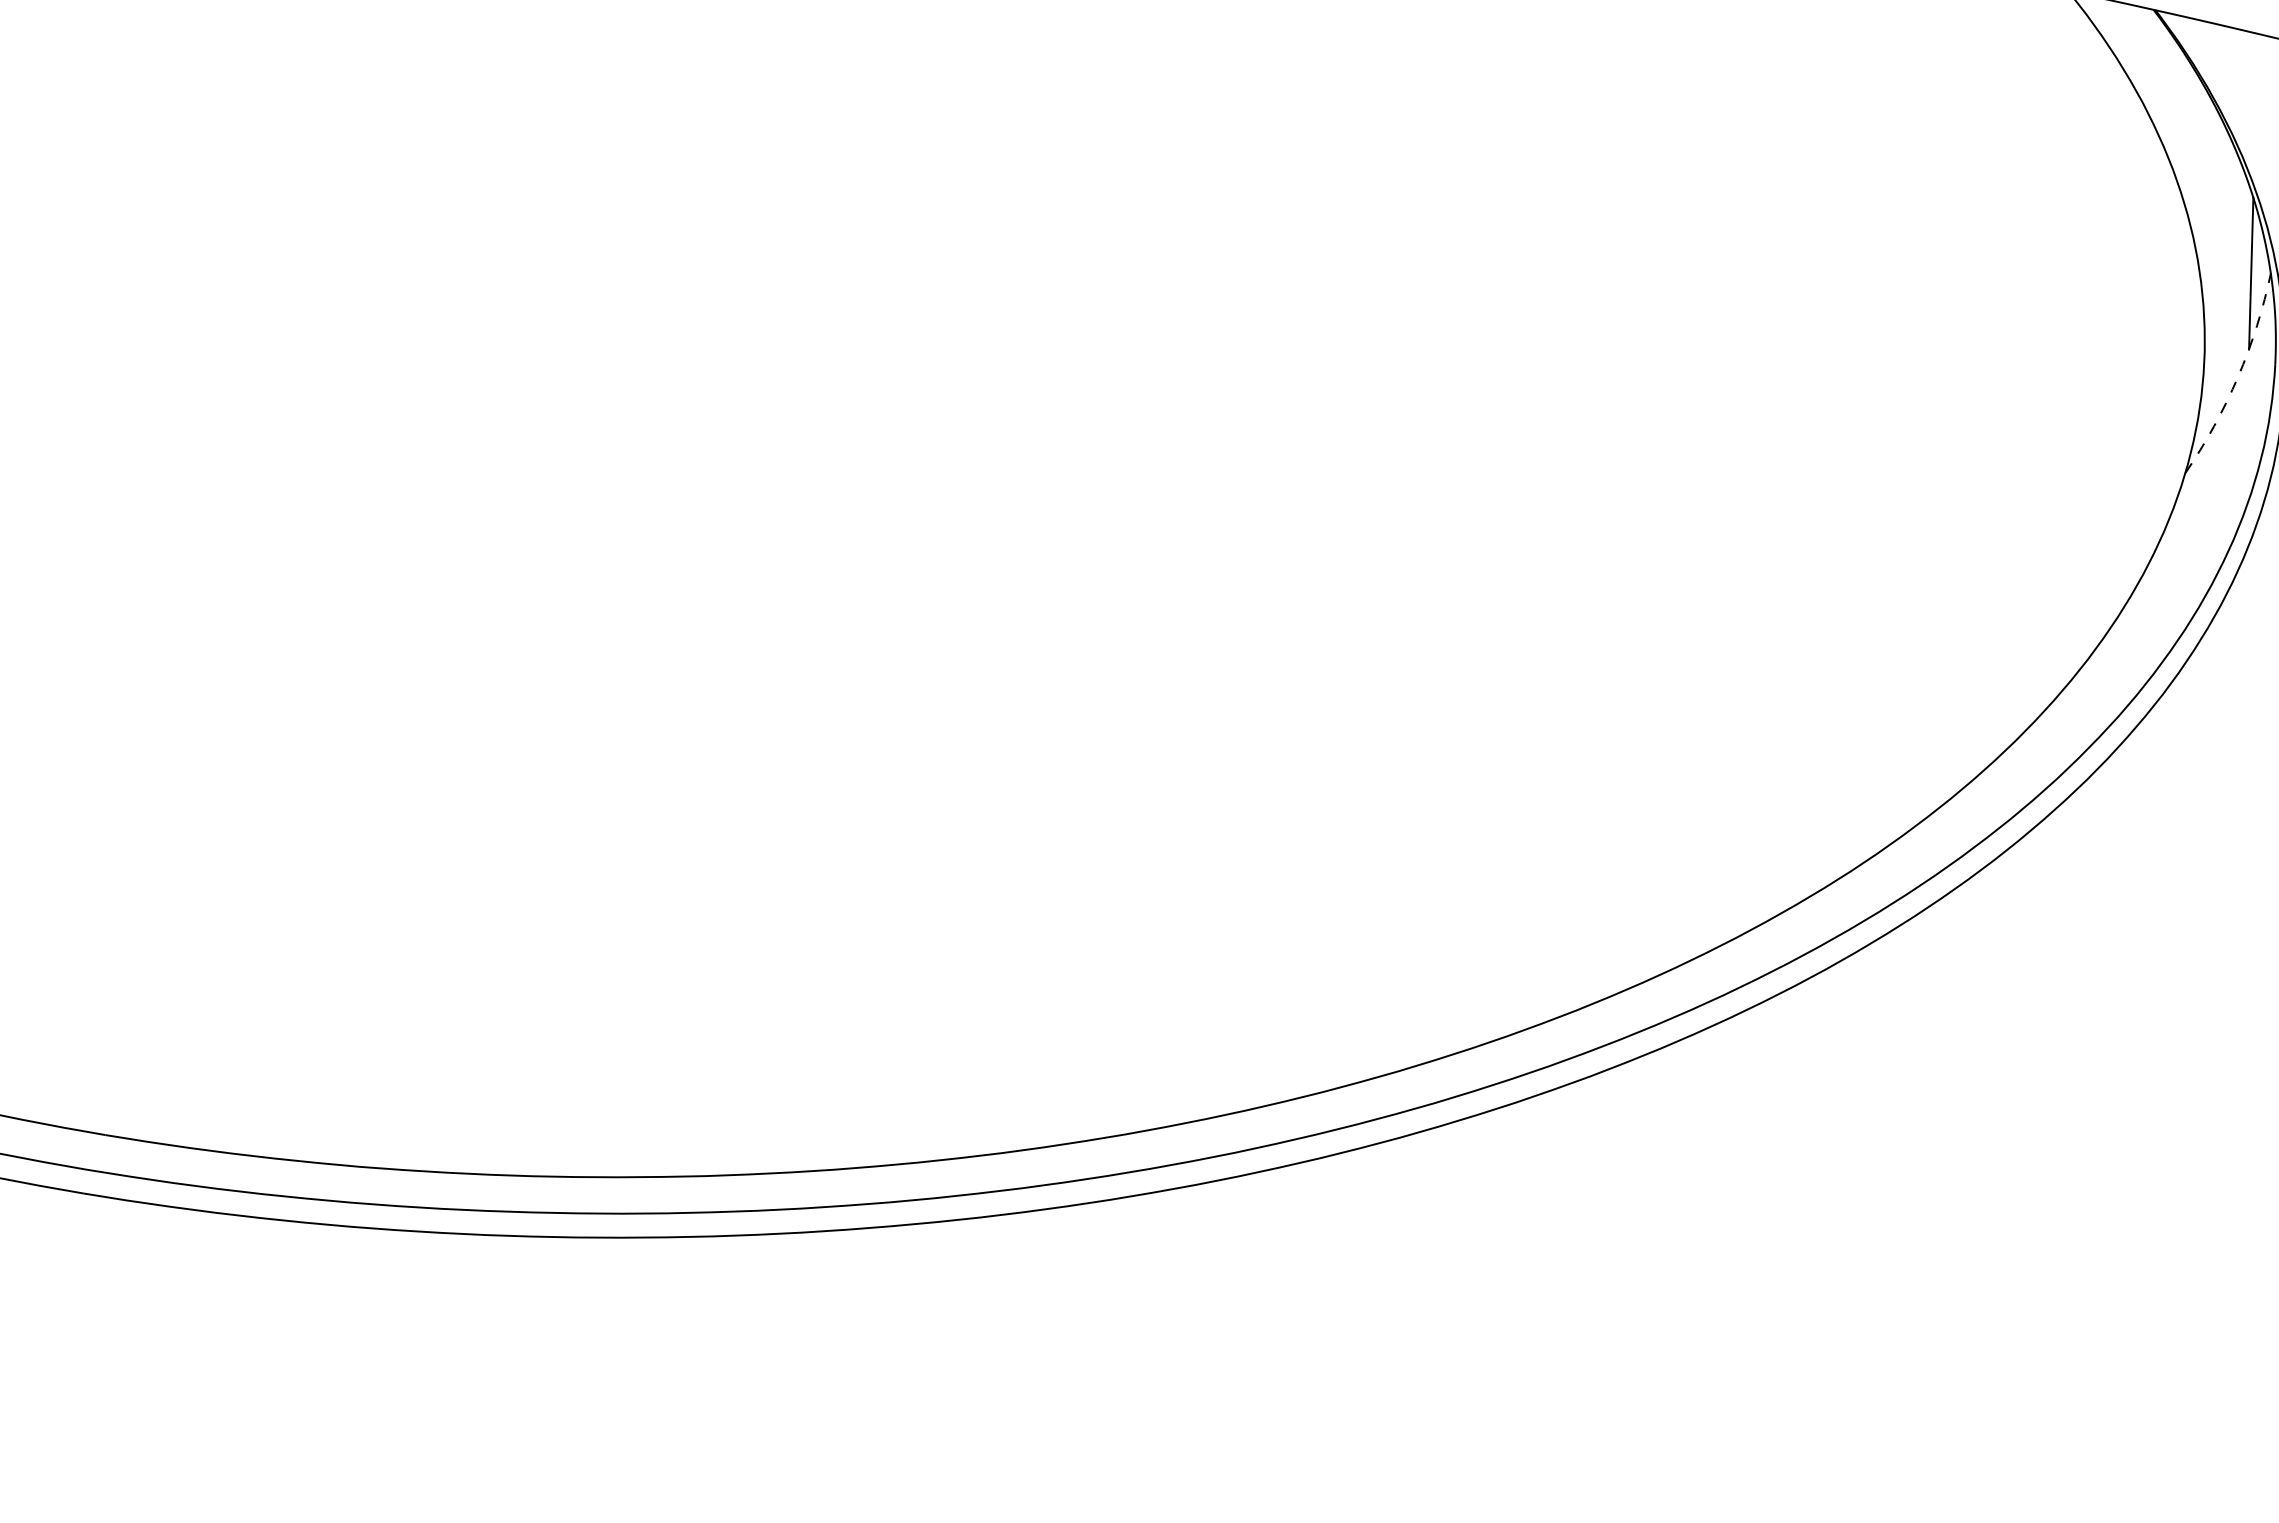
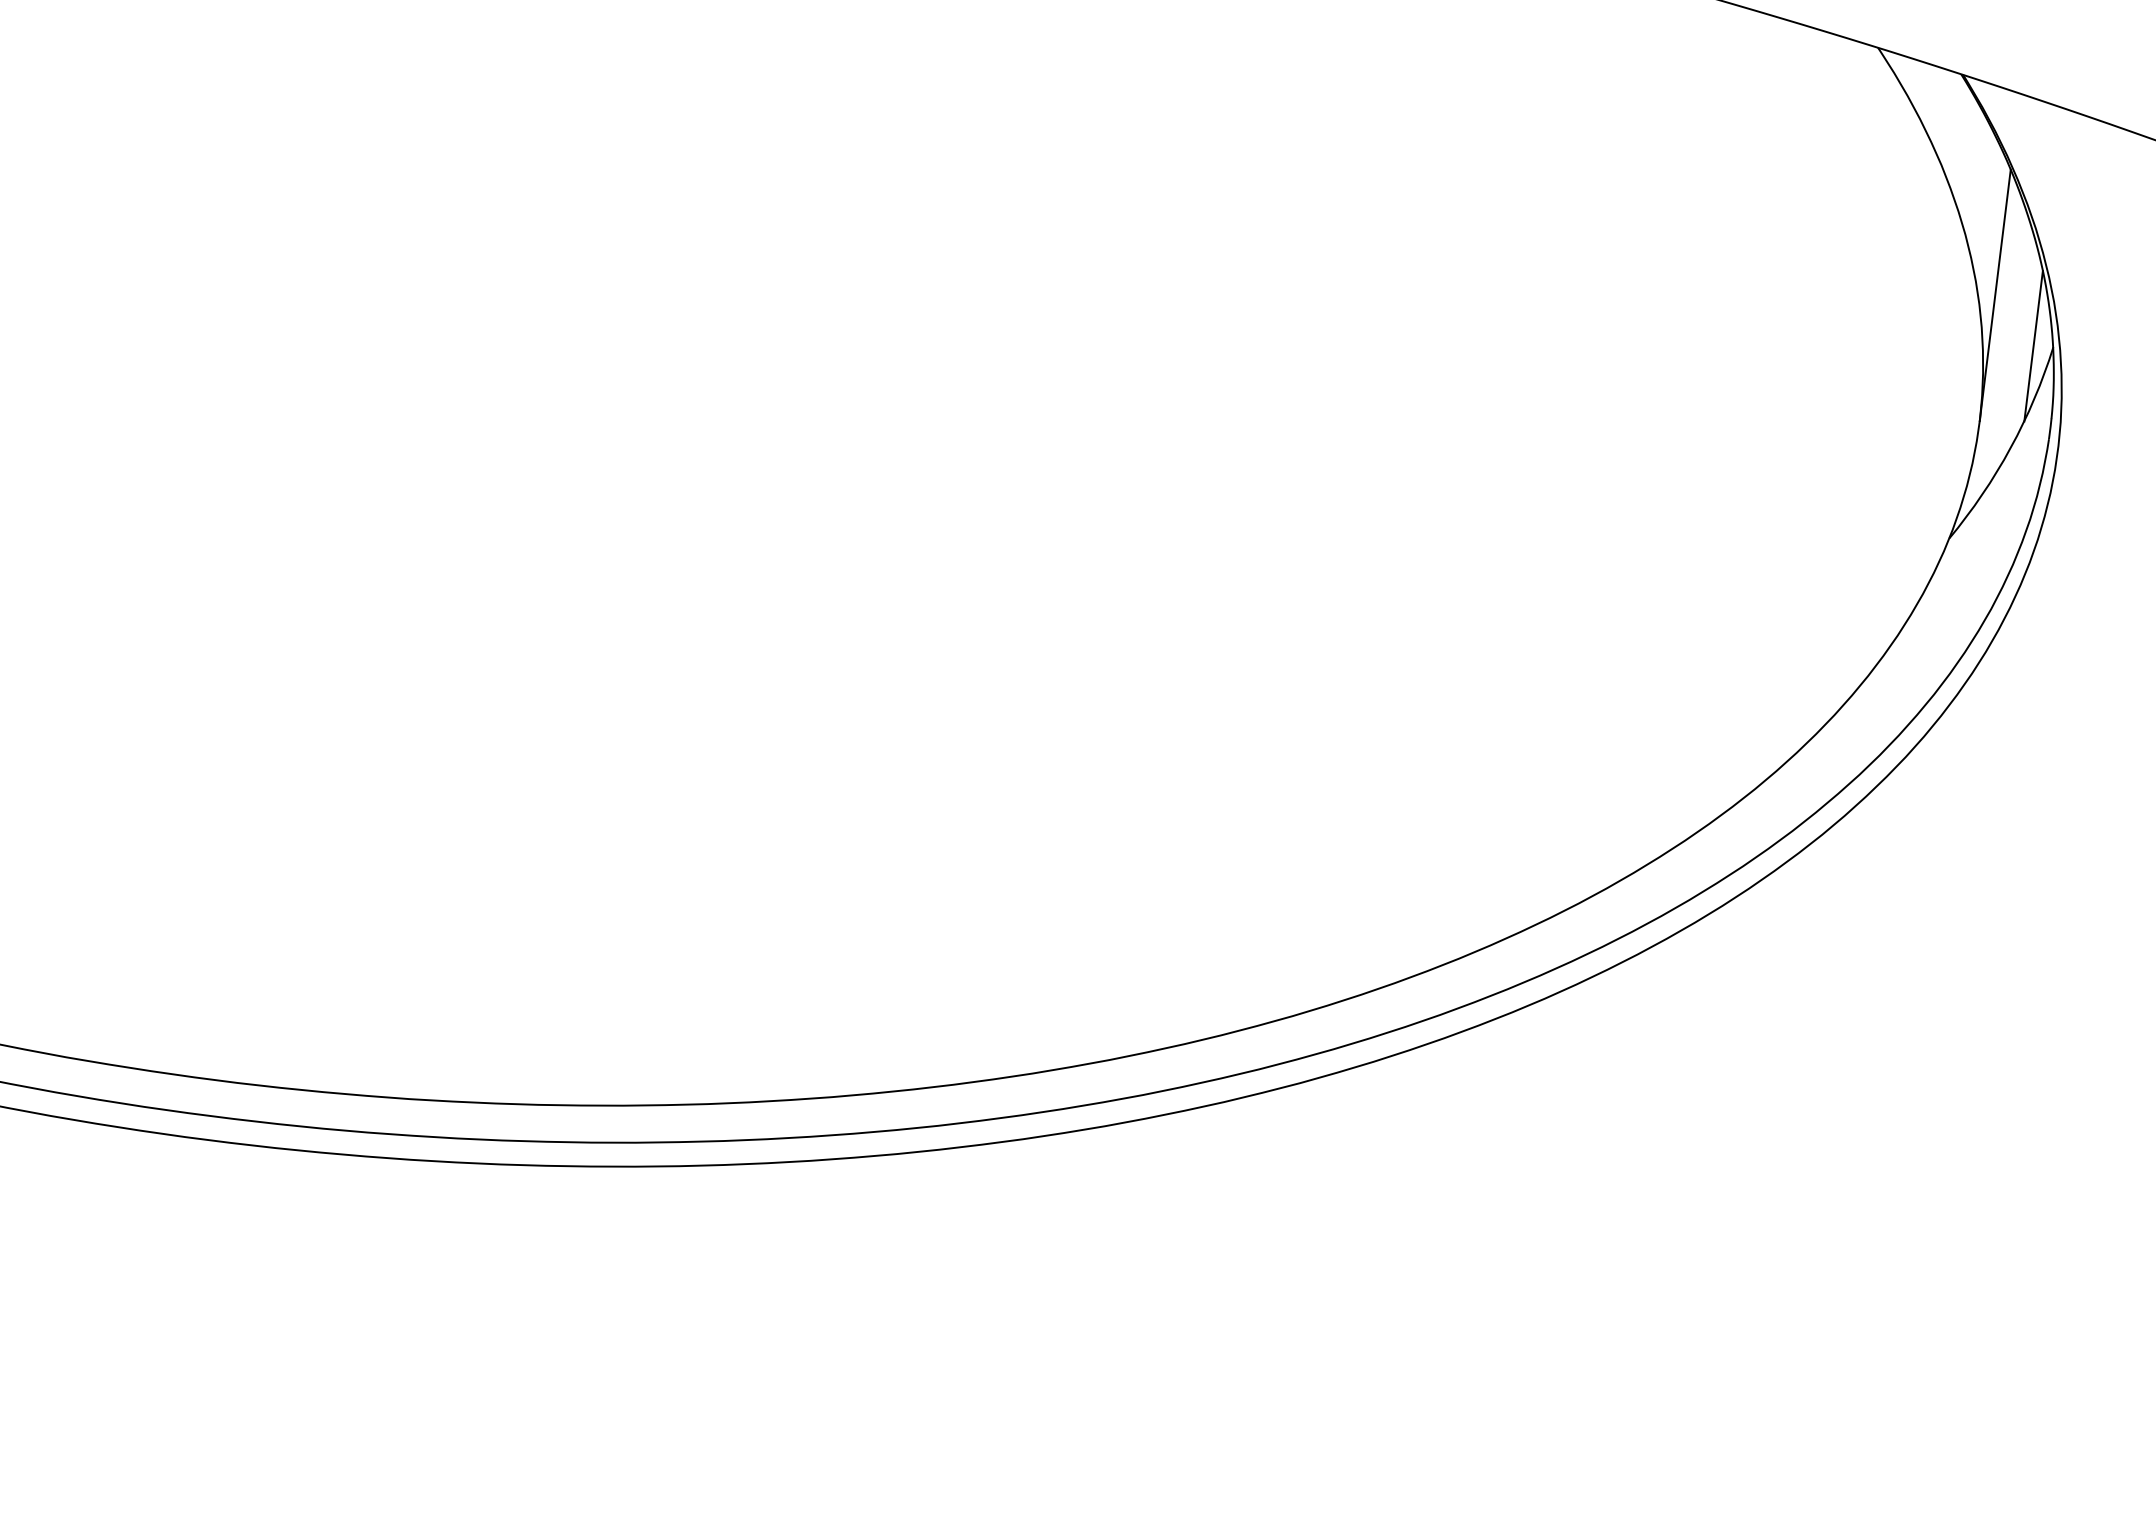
line: (2207, 226) -> (1994, 295), added
arc: (2238, 377) -> (2011, 448), dashed -> solid

